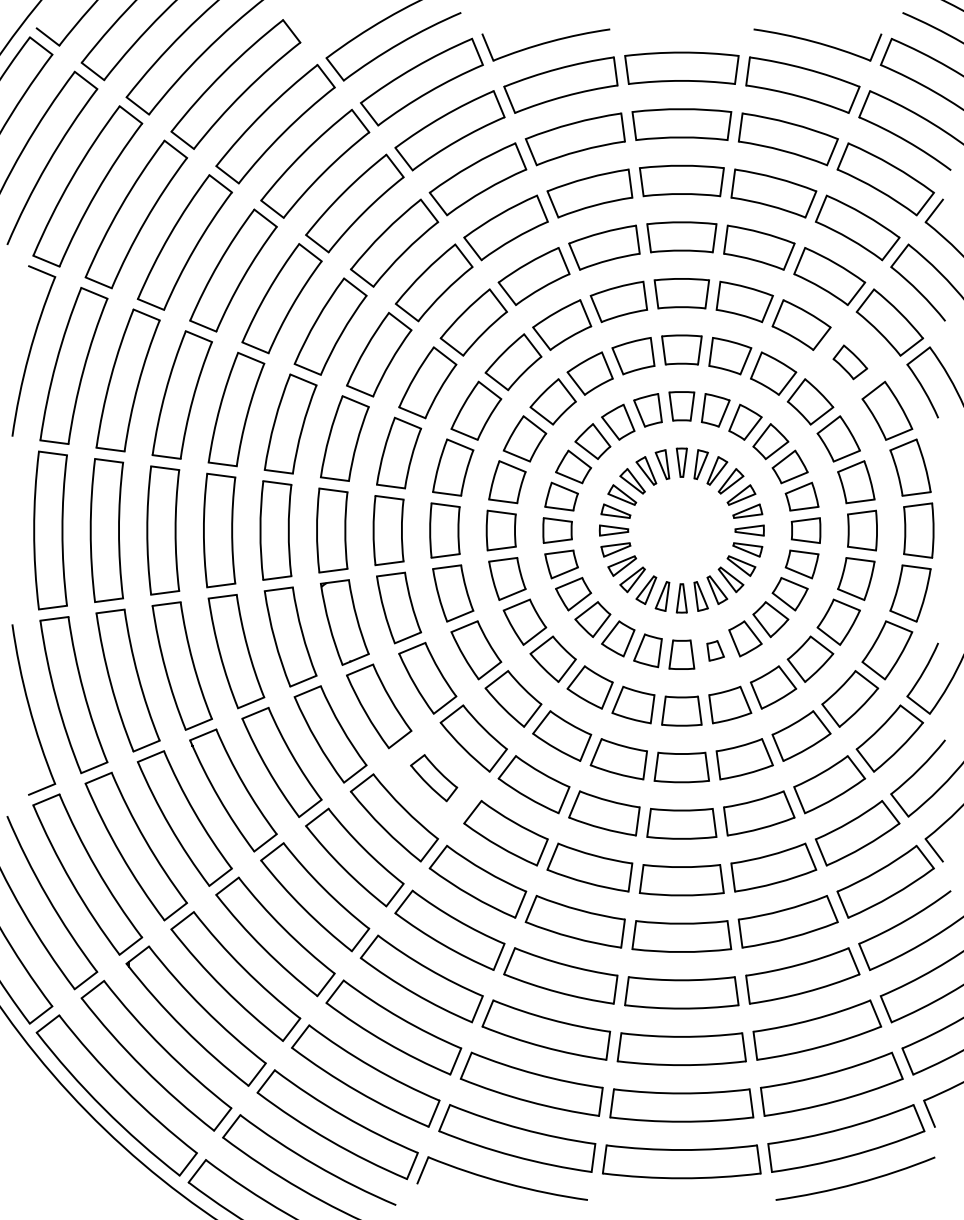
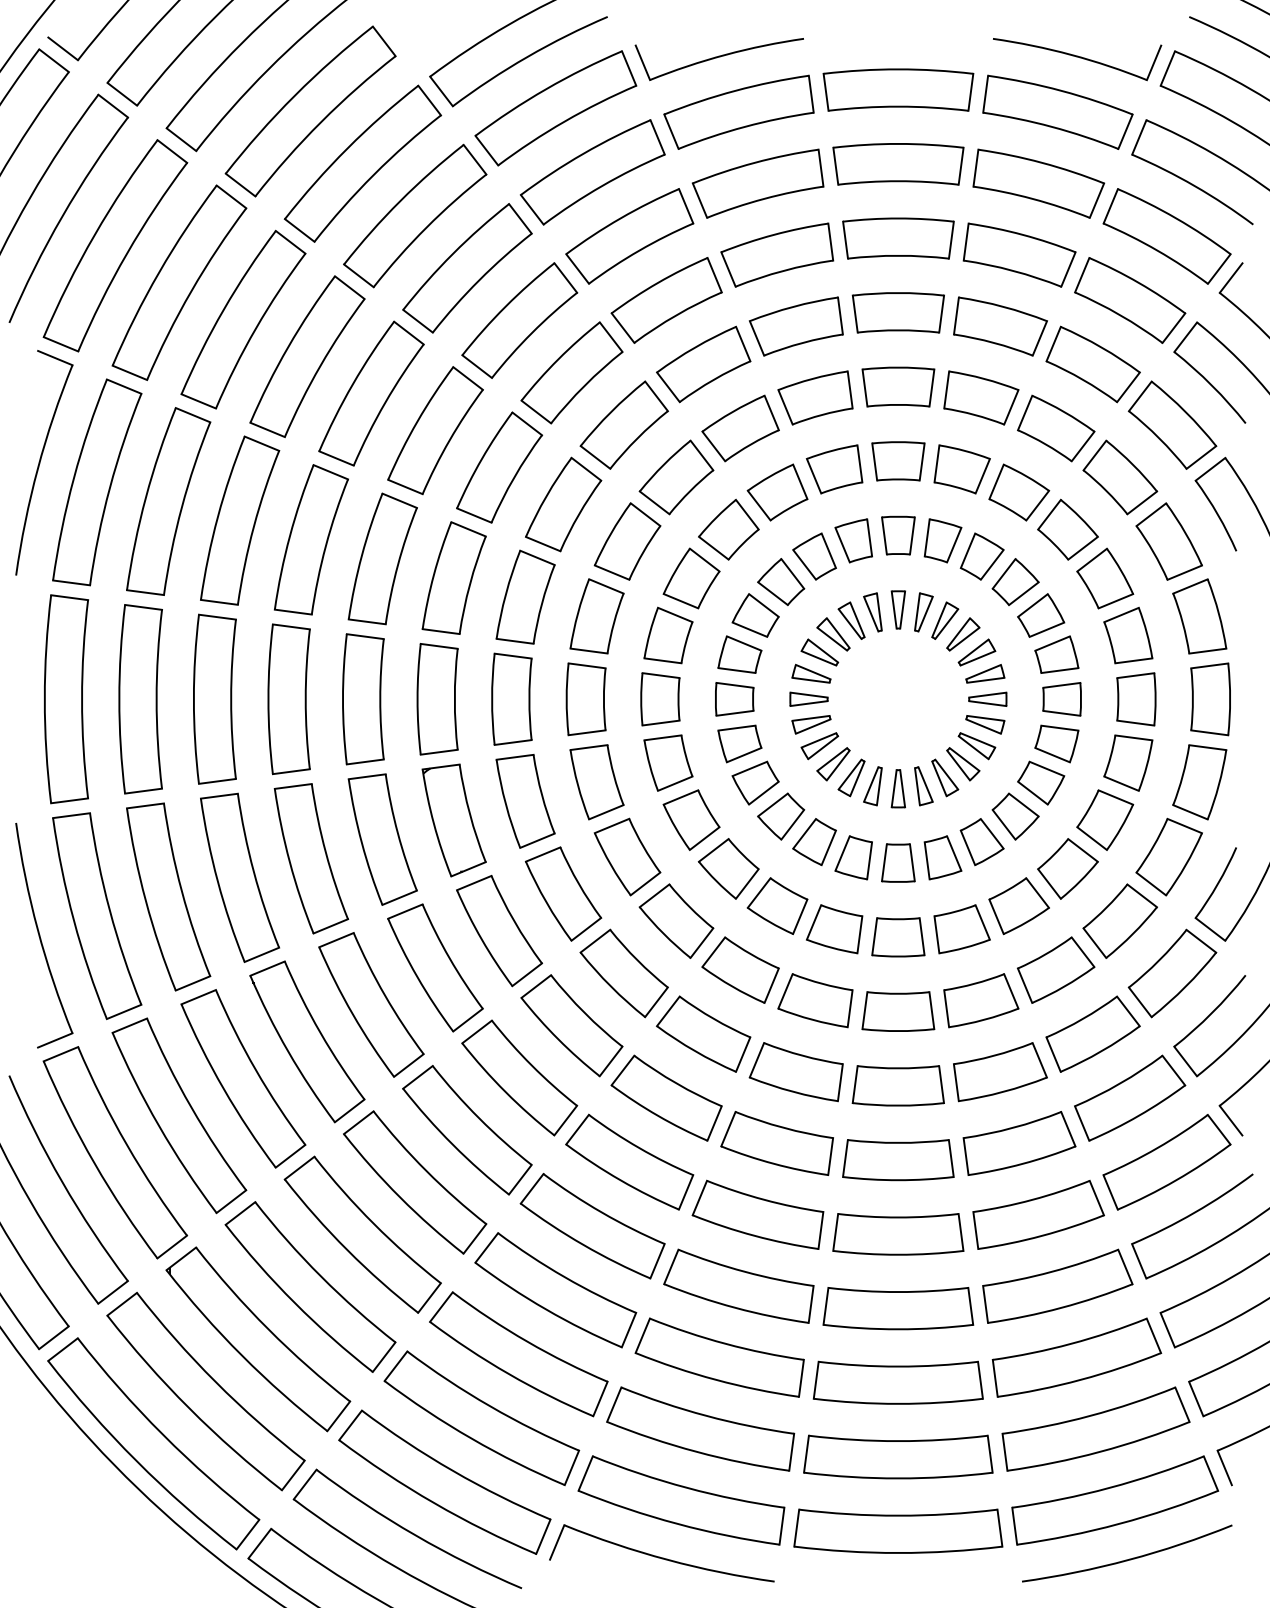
part: (850, 362) -> (1120, 477), size x1.67
part: (715, 650) -> (942, 857), size x1.67
part: (433, 777) -> (571, 1024), size x1.67

